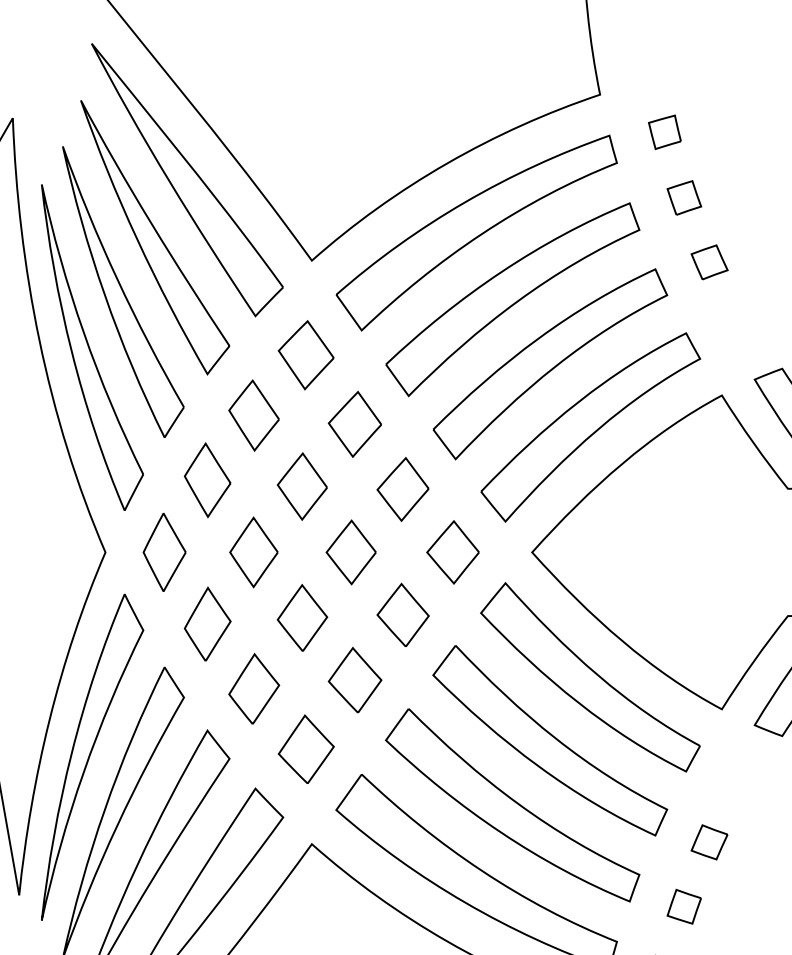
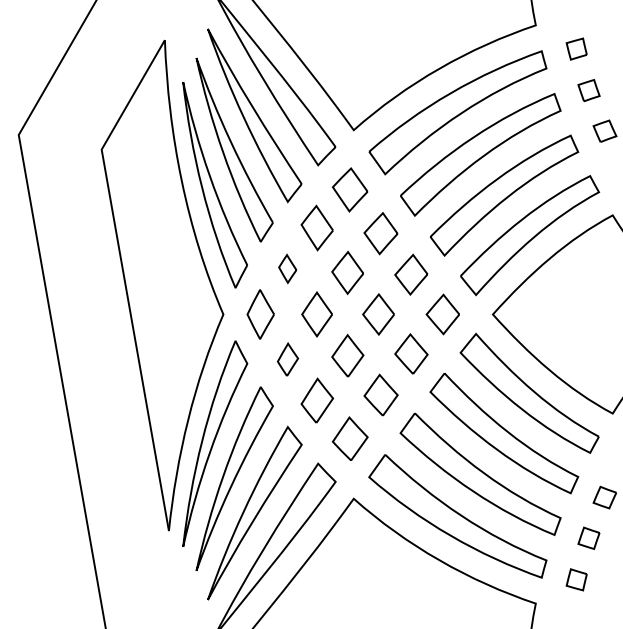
part: (206, 479) -> (287, 268), size x0.6
part: (206, 623) -> (287, 359), size x0.7

